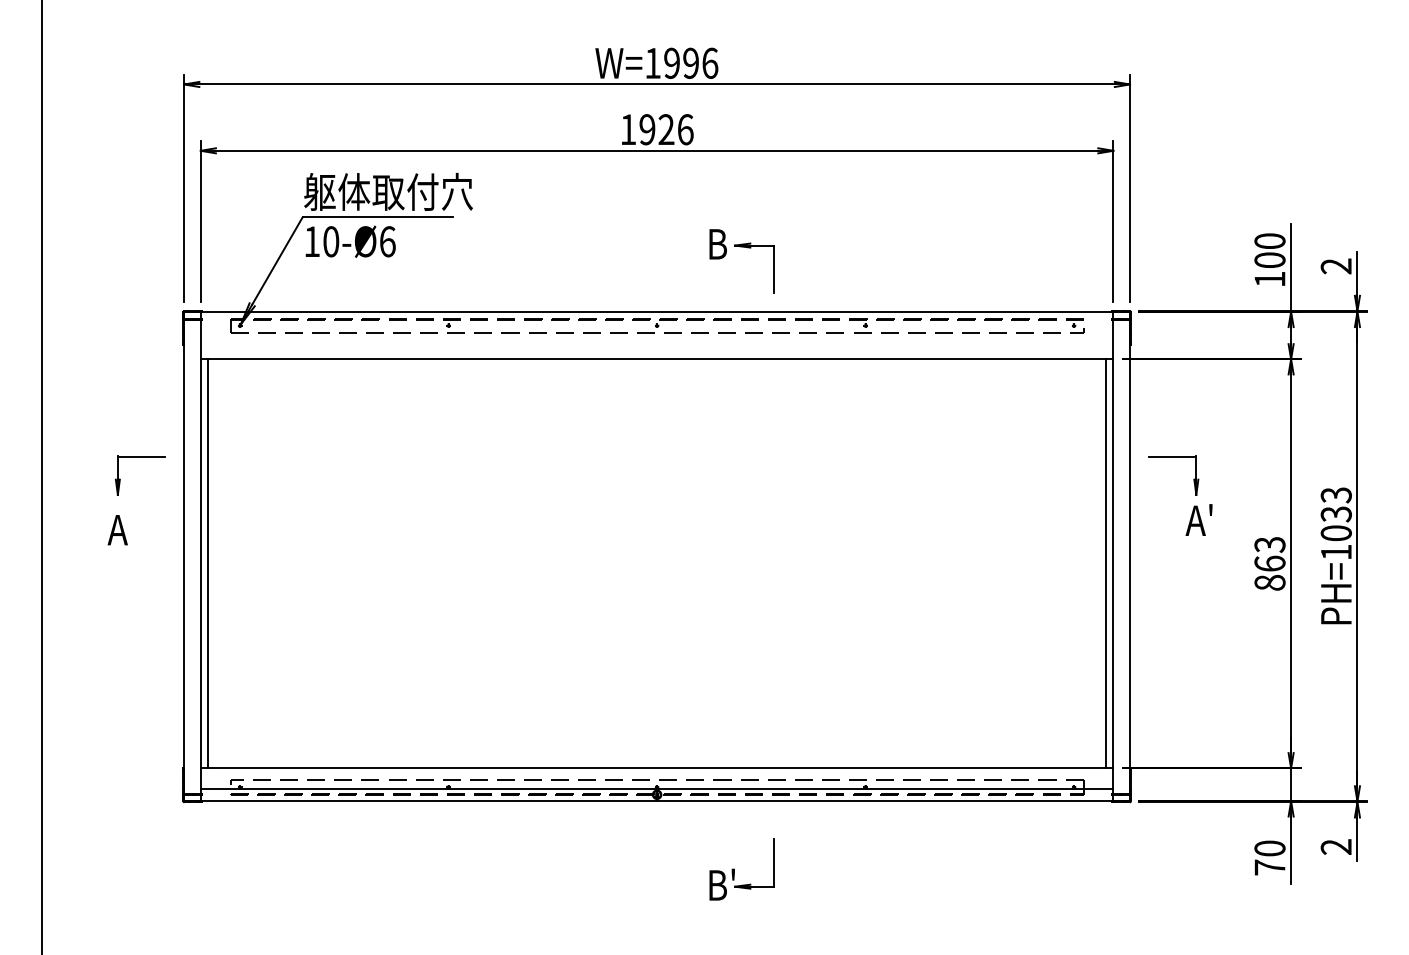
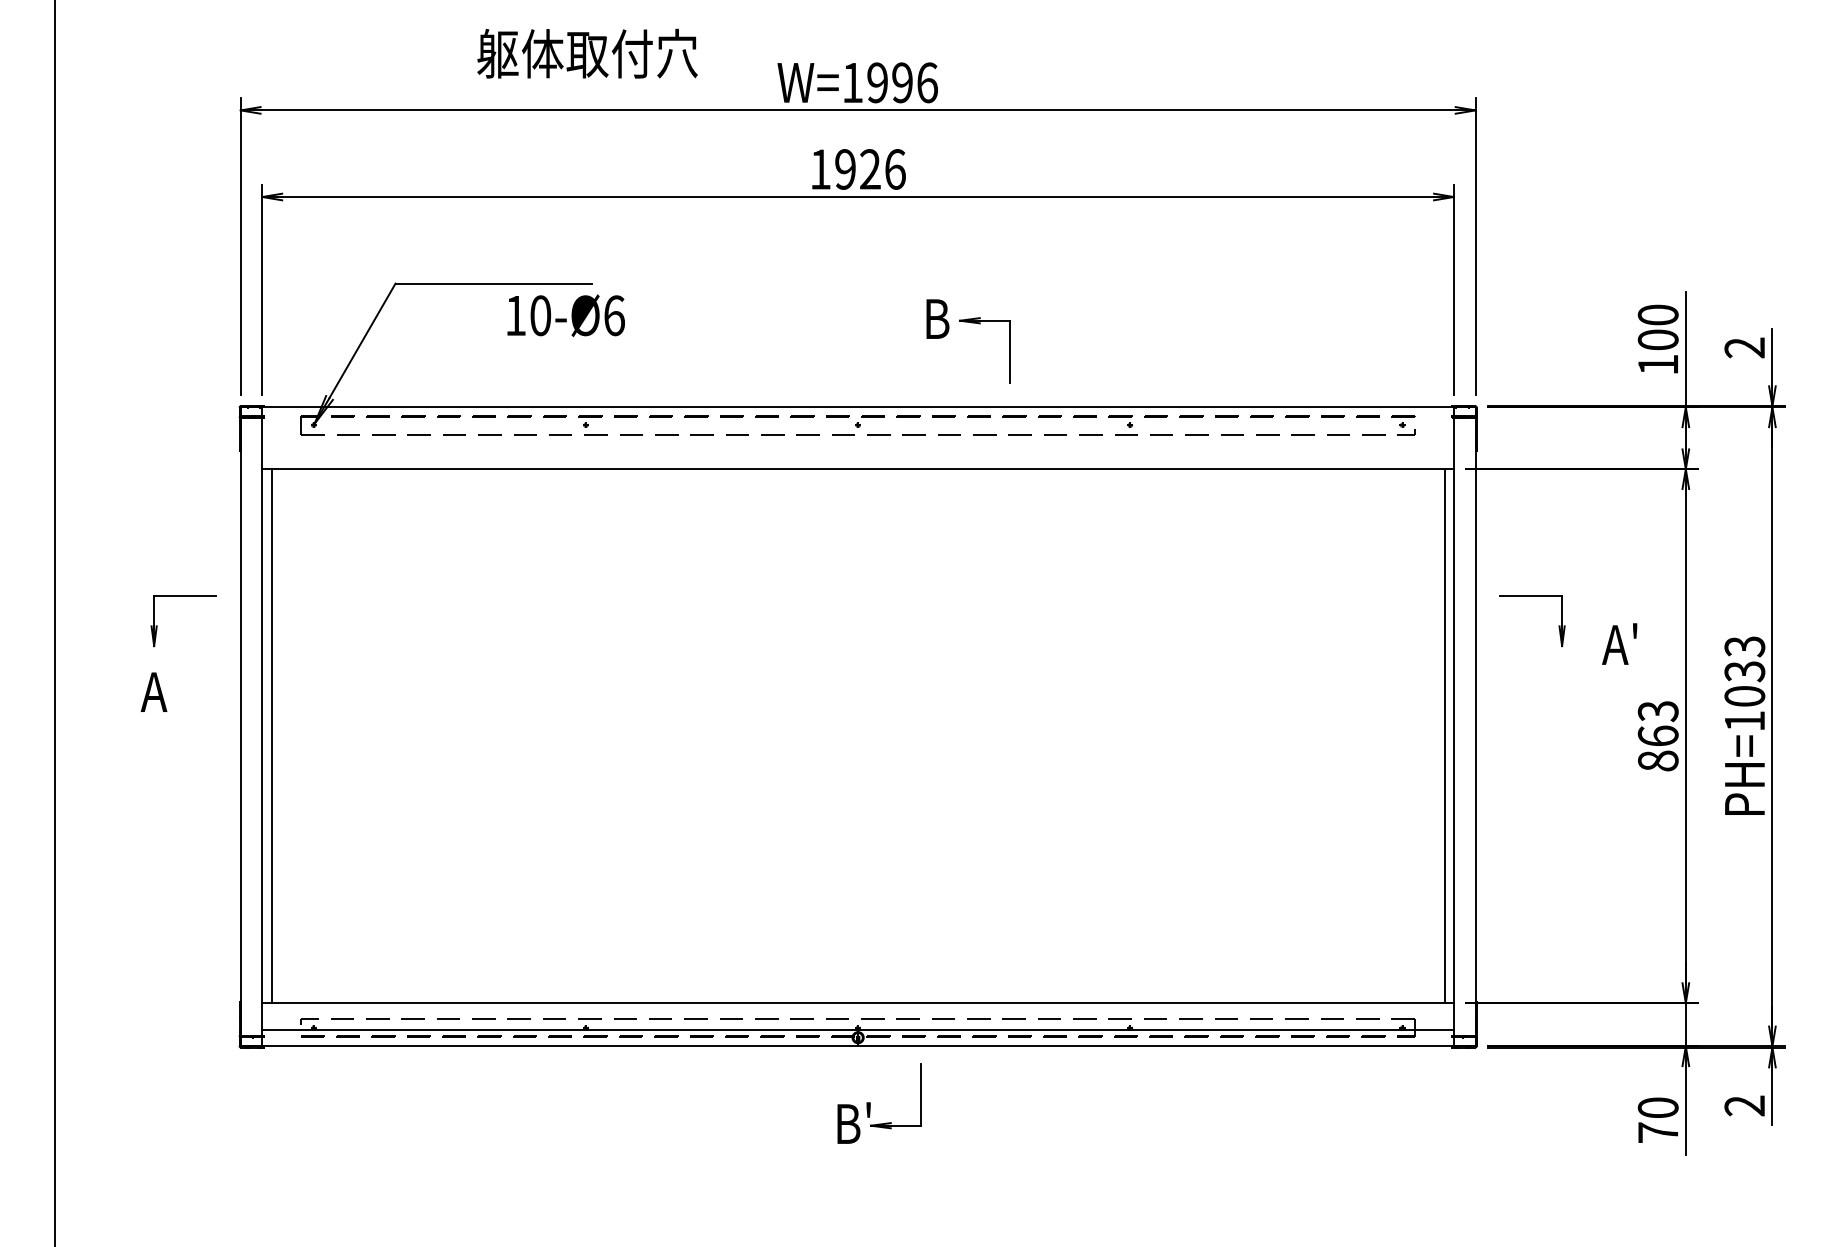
text: (388, 191) -> (587, 53), moved
text: (350, 241) -> (565, 315), moved
text: (1198, 519) -> (1619, 643), moved
part: (734, 869) -> (870, 1103), moved

